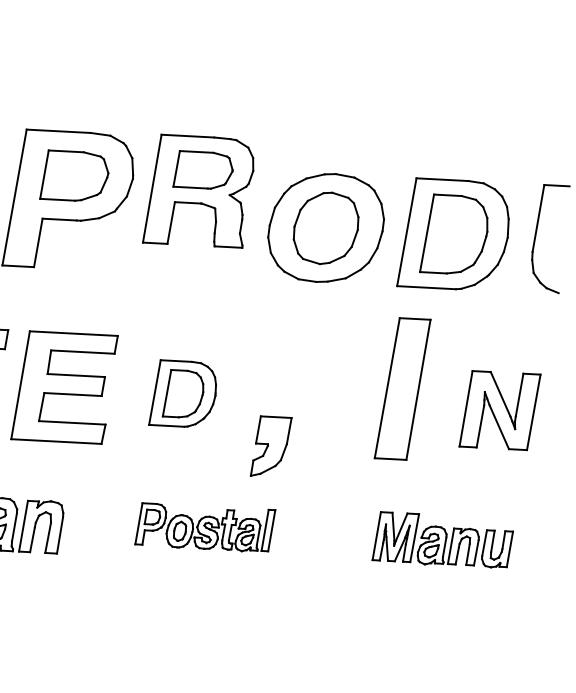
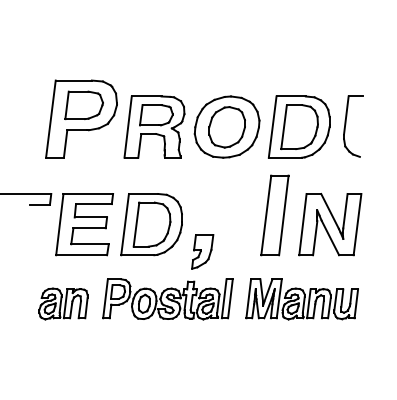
part: (199, 190) -> (154, 126), moved
part: (183, 393) -> (151, 224), size x1.67
part: (500, 410) -> (330, 224), size x1.43
part: (204, 527) -> (167, 299), size x1.67
part: (441, 540) -> (301, 299), size x1.43

